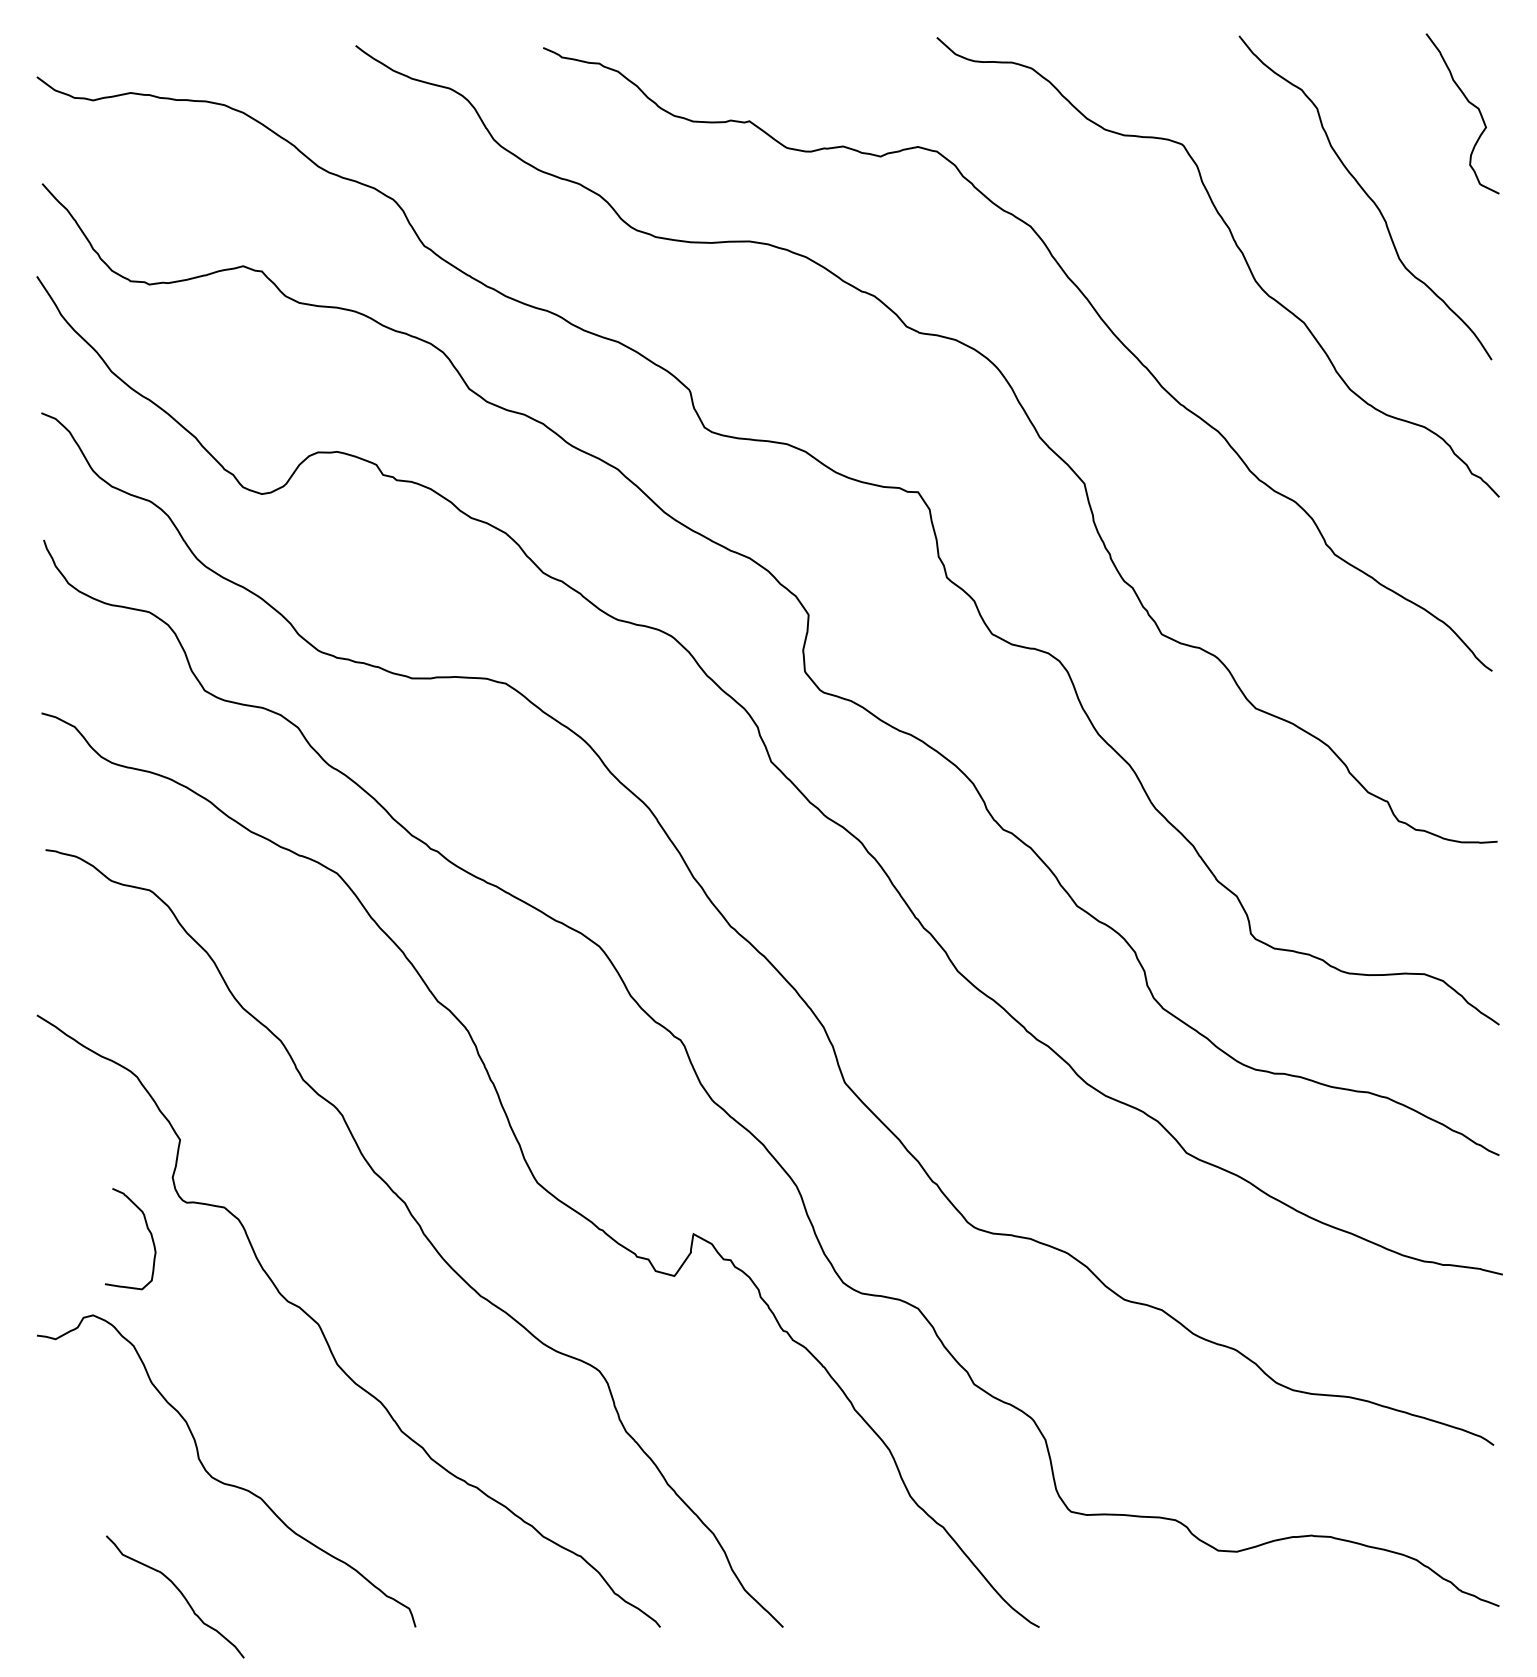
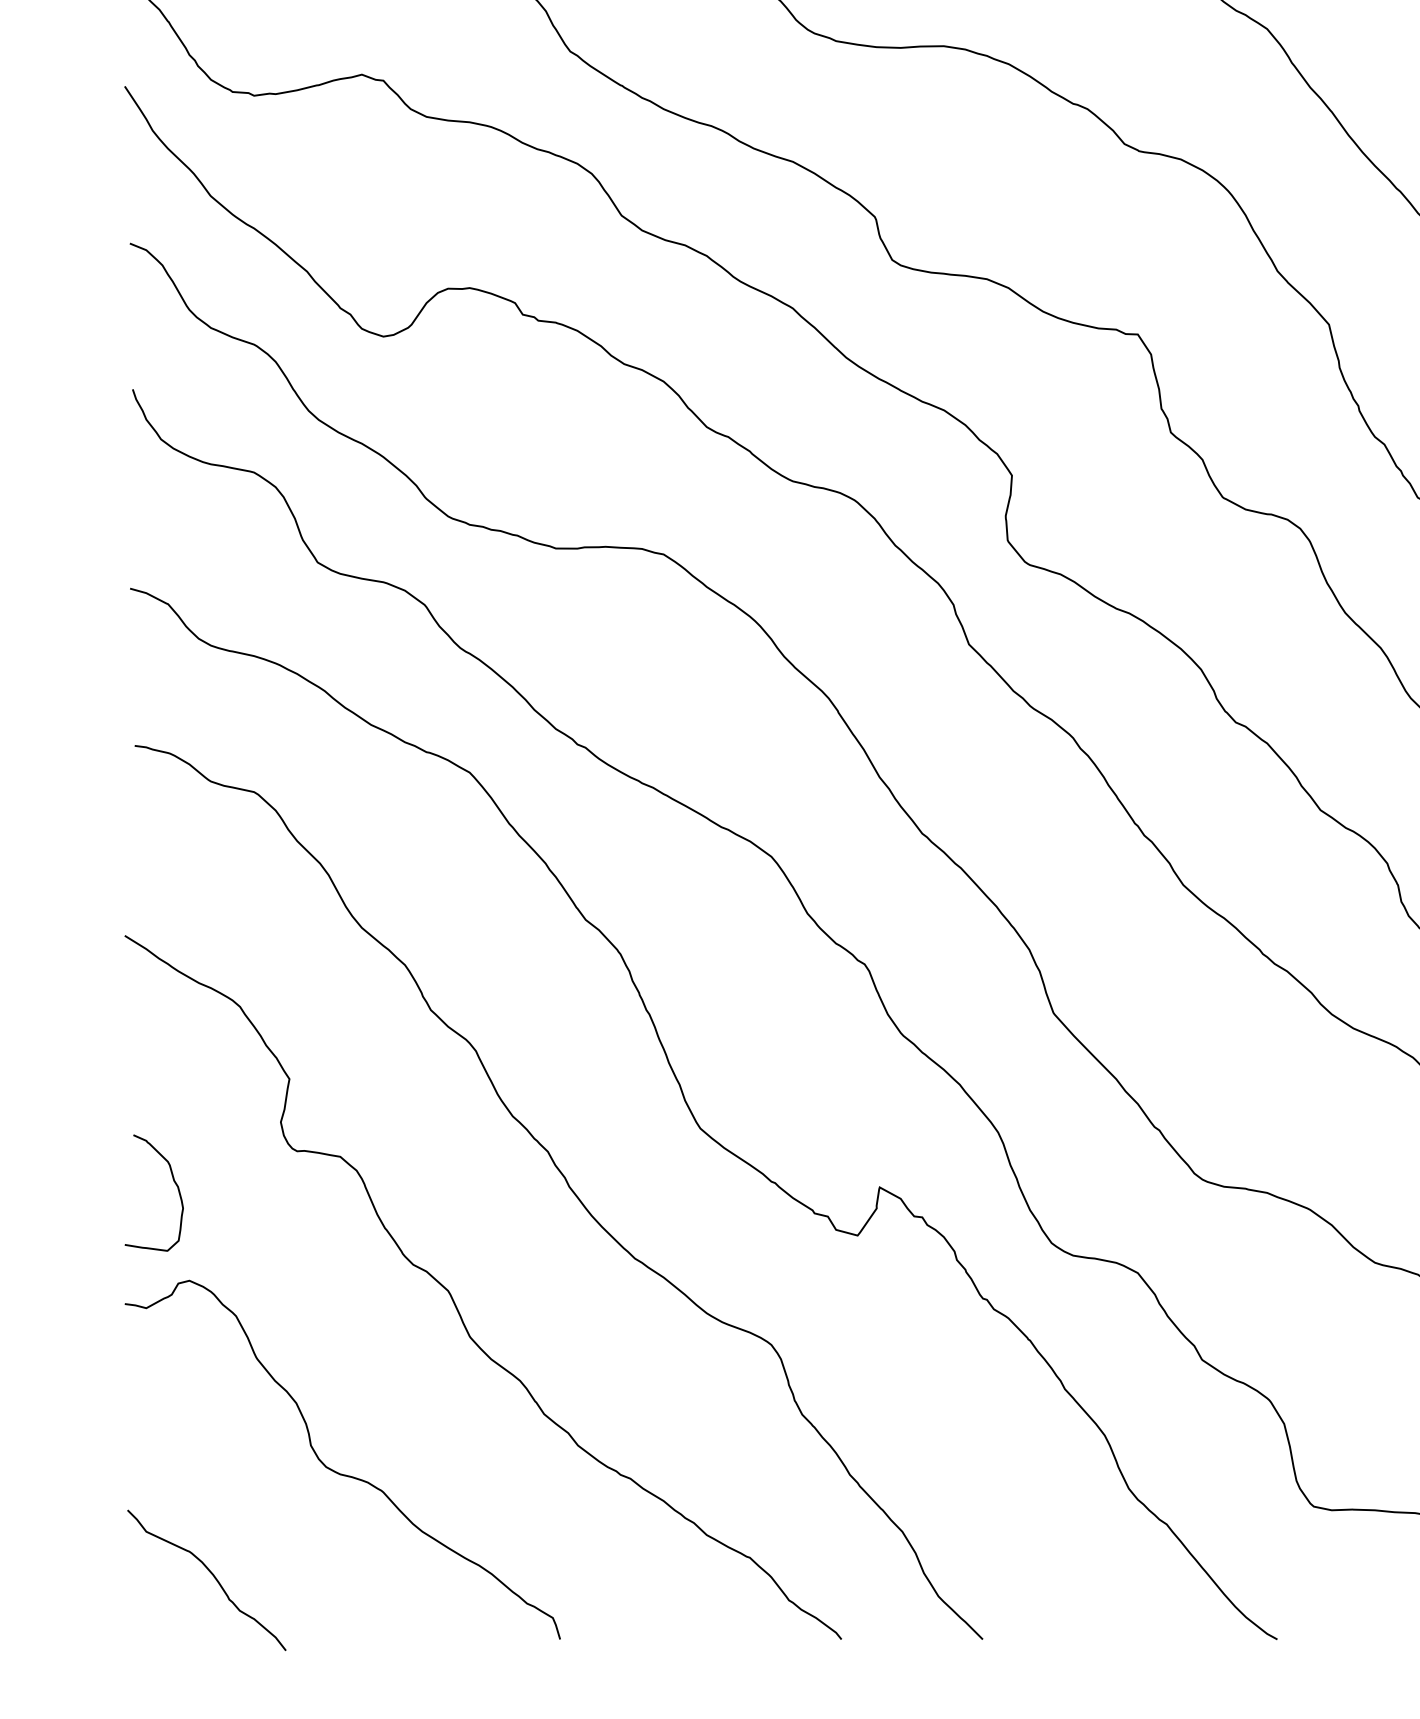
curve: (148, 1231) -> (174, 1184), moved
curve: (179, 1592) -> (211, 1575), moved

